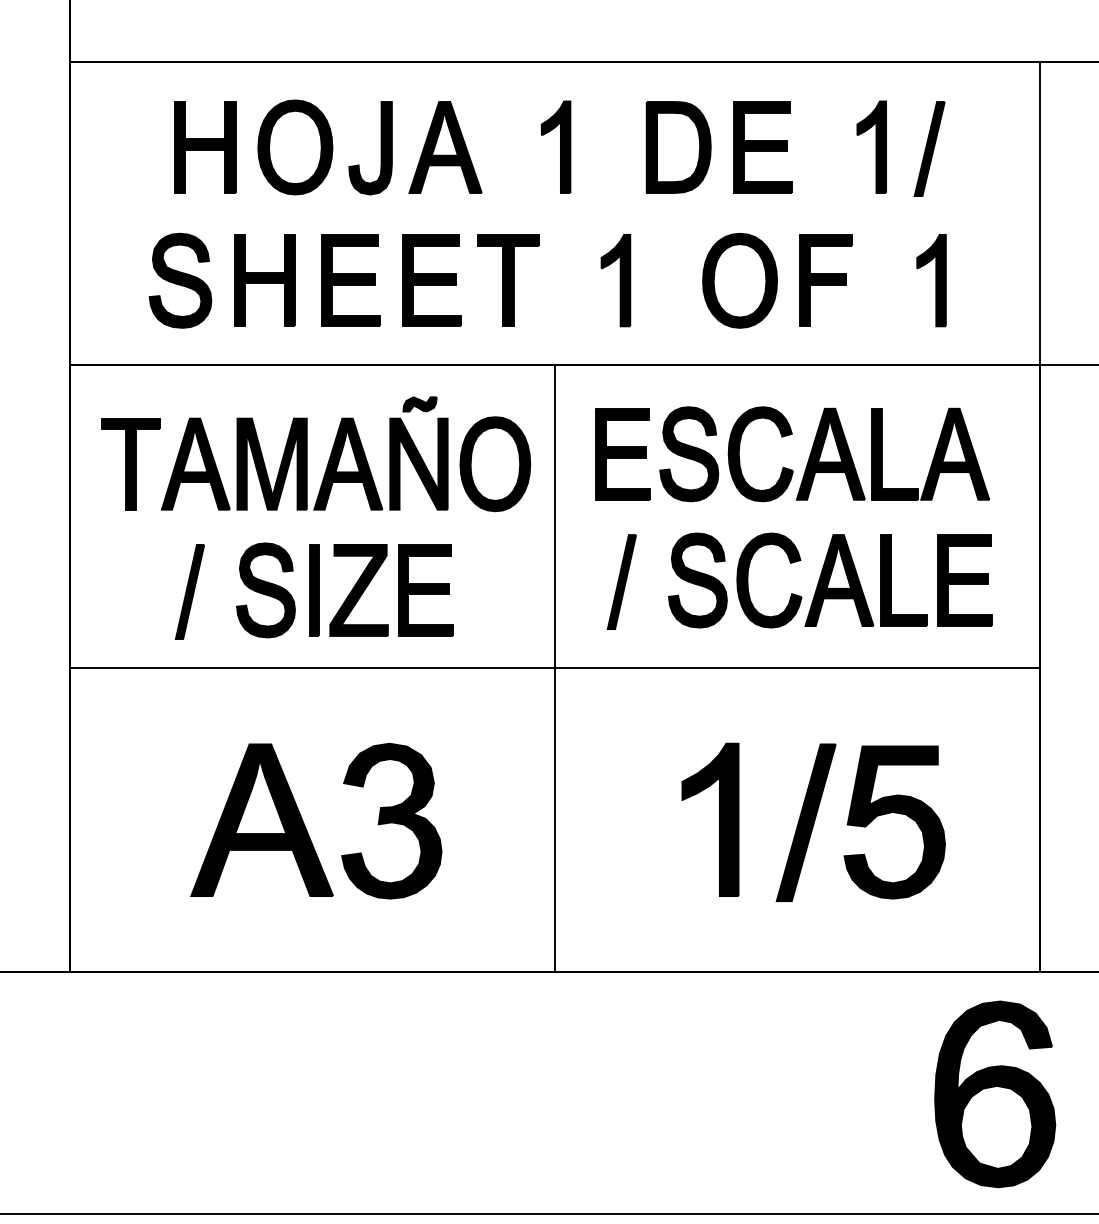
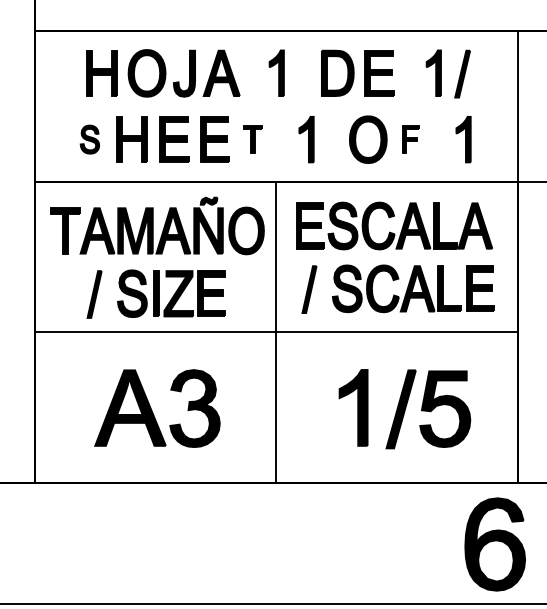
part: (179, 280) -> (89, 139), size x0.6
part: (507, 280) -> (252, 139), size x0.6
part: (824, 280) -> (410, 139), size x0.6

